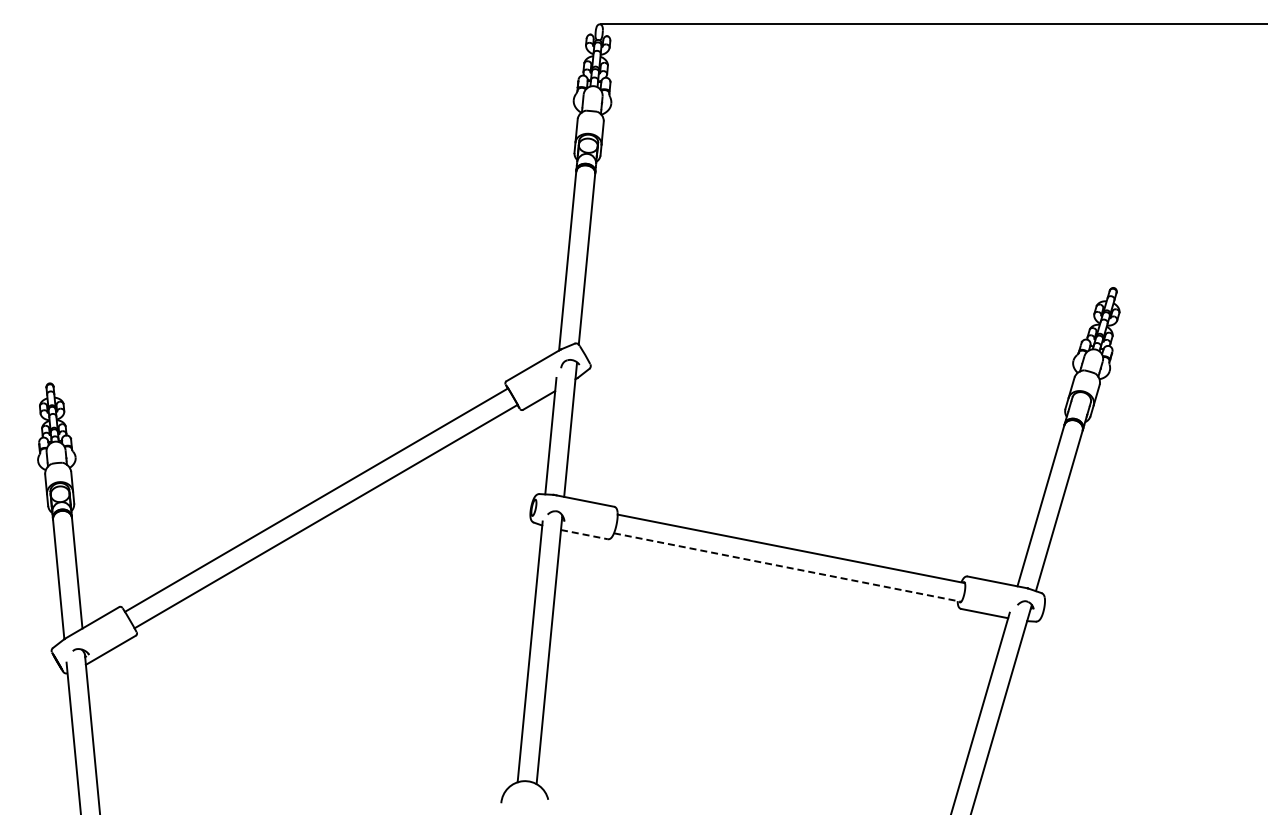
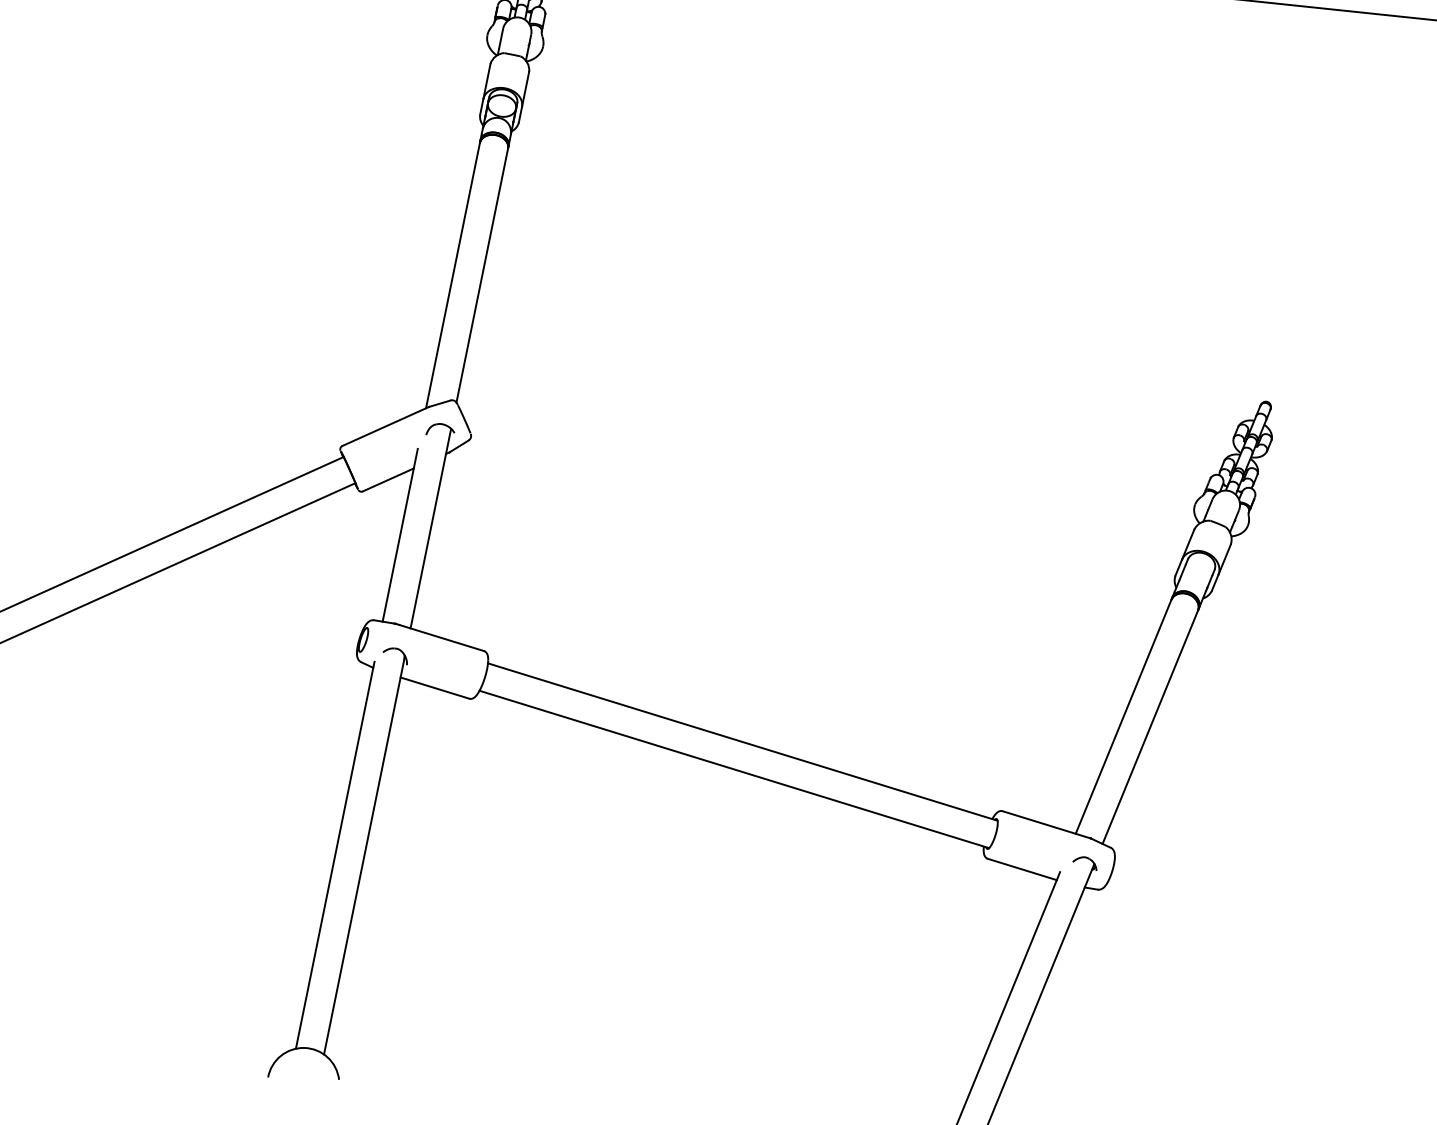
line: (584, 534) -> (435, 687), dashed -> solid
line: (788, 567) -> (735, 769), dashed -> solid

